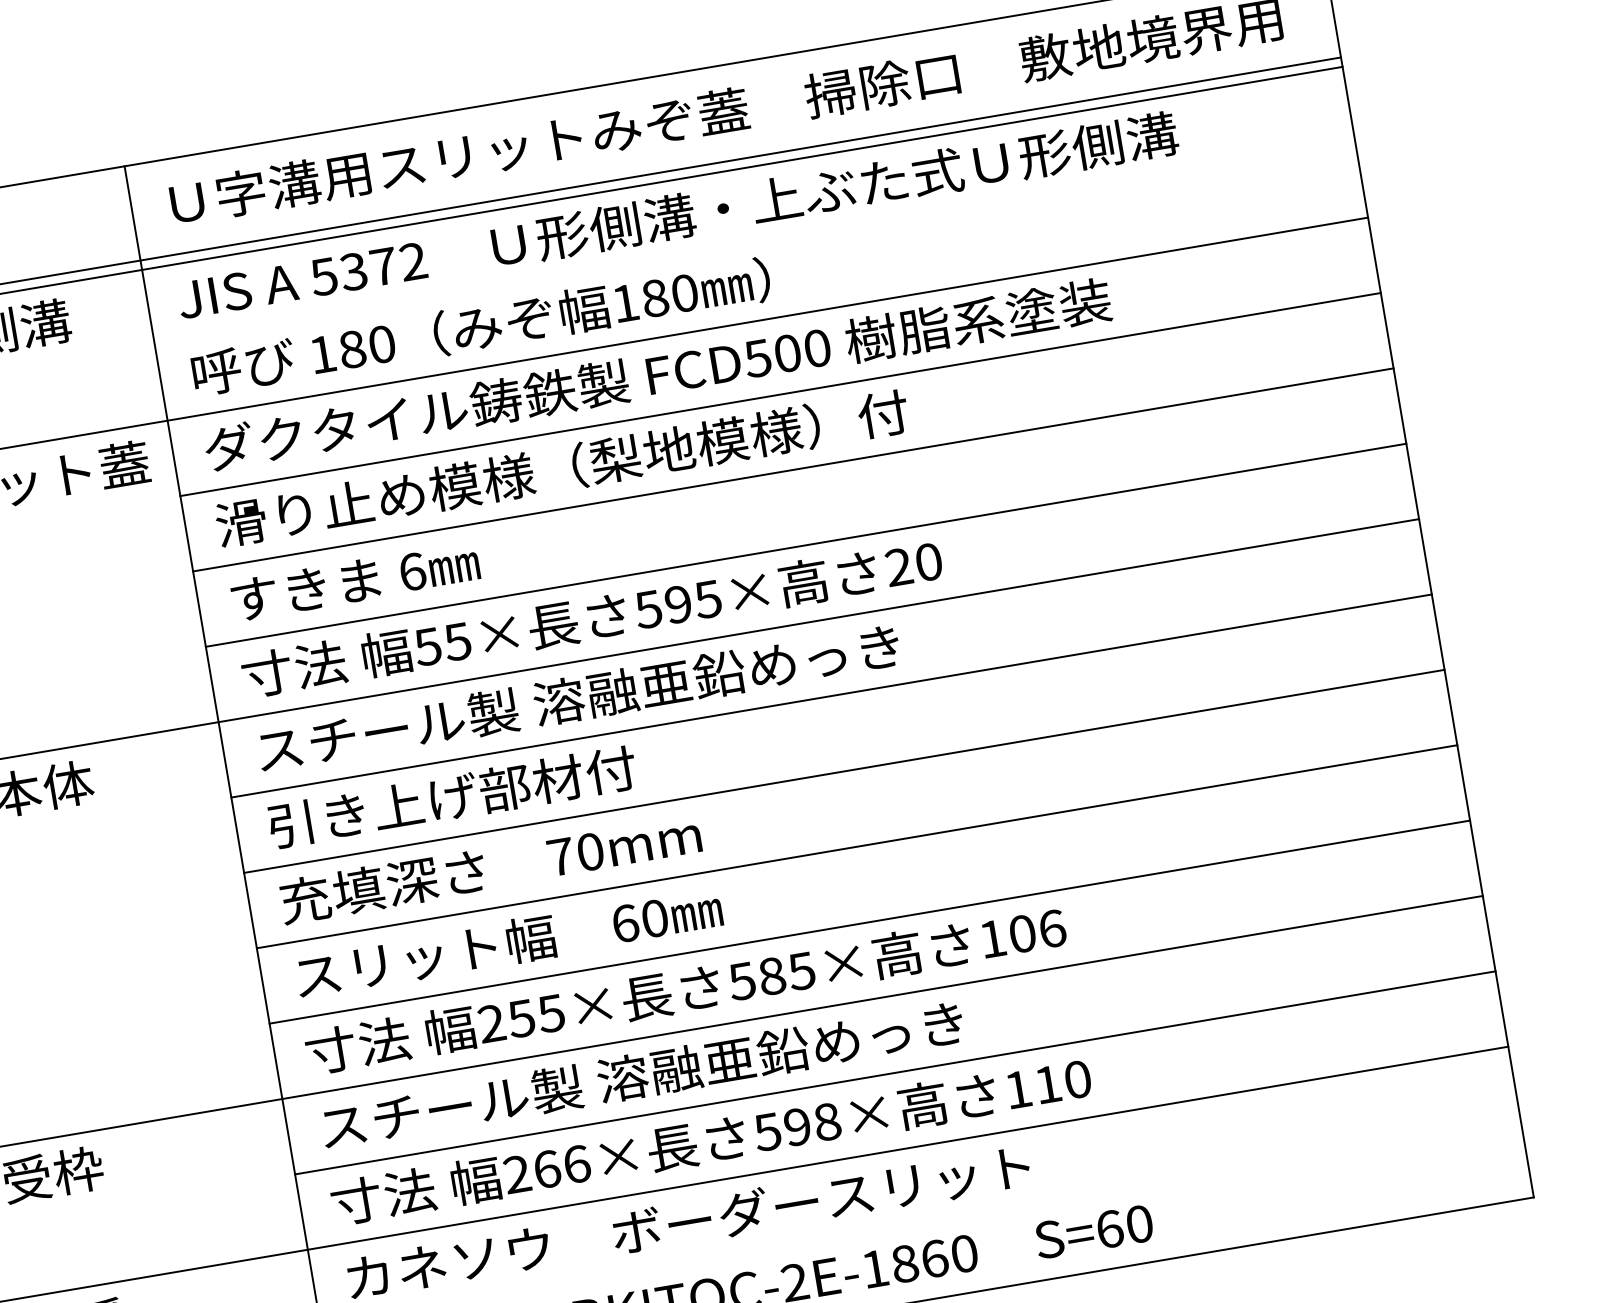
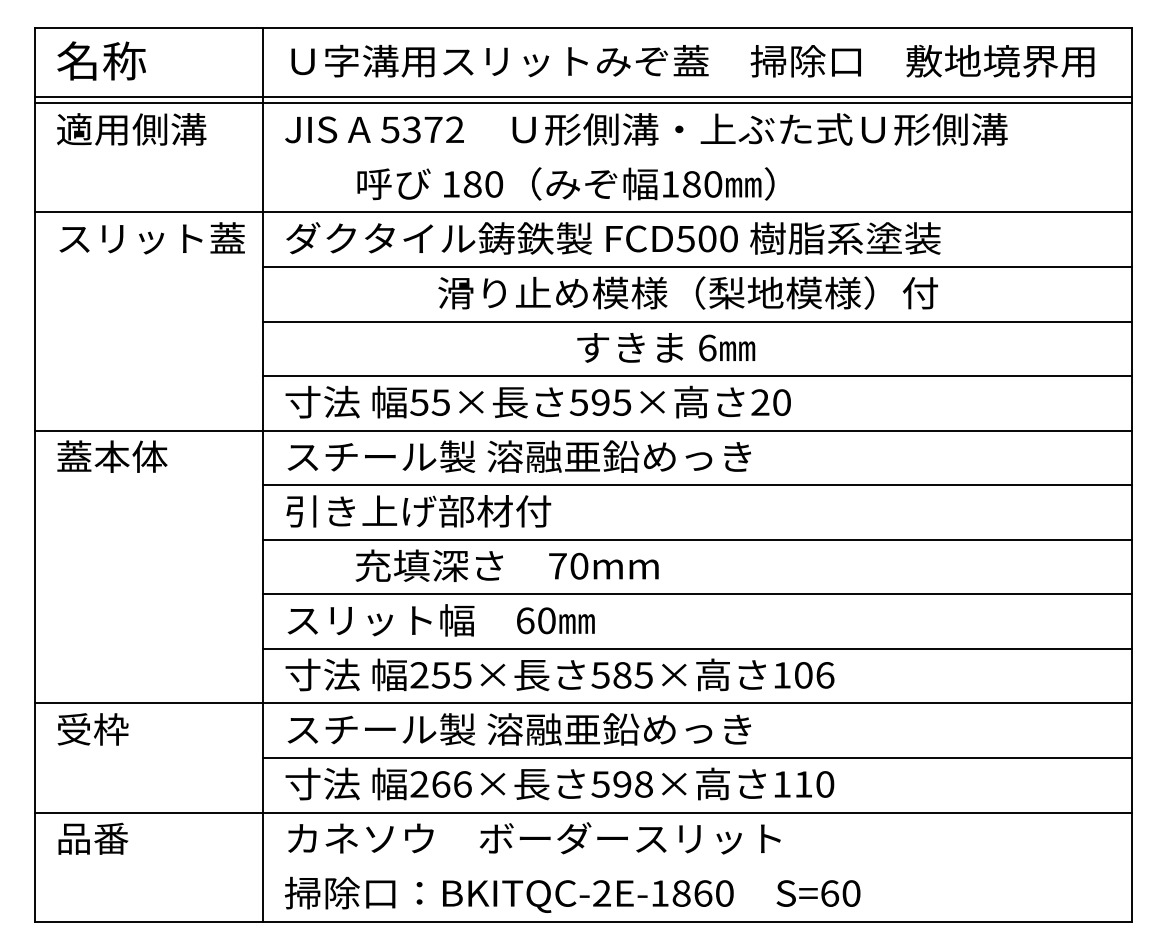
text: (480, 326) -> (565, 183), moved
text: (561, 467) -> (687, 292), moved
text: (355, 580) -> (666, 347), moved
text: (489, 867) -> (506, 565), moved

